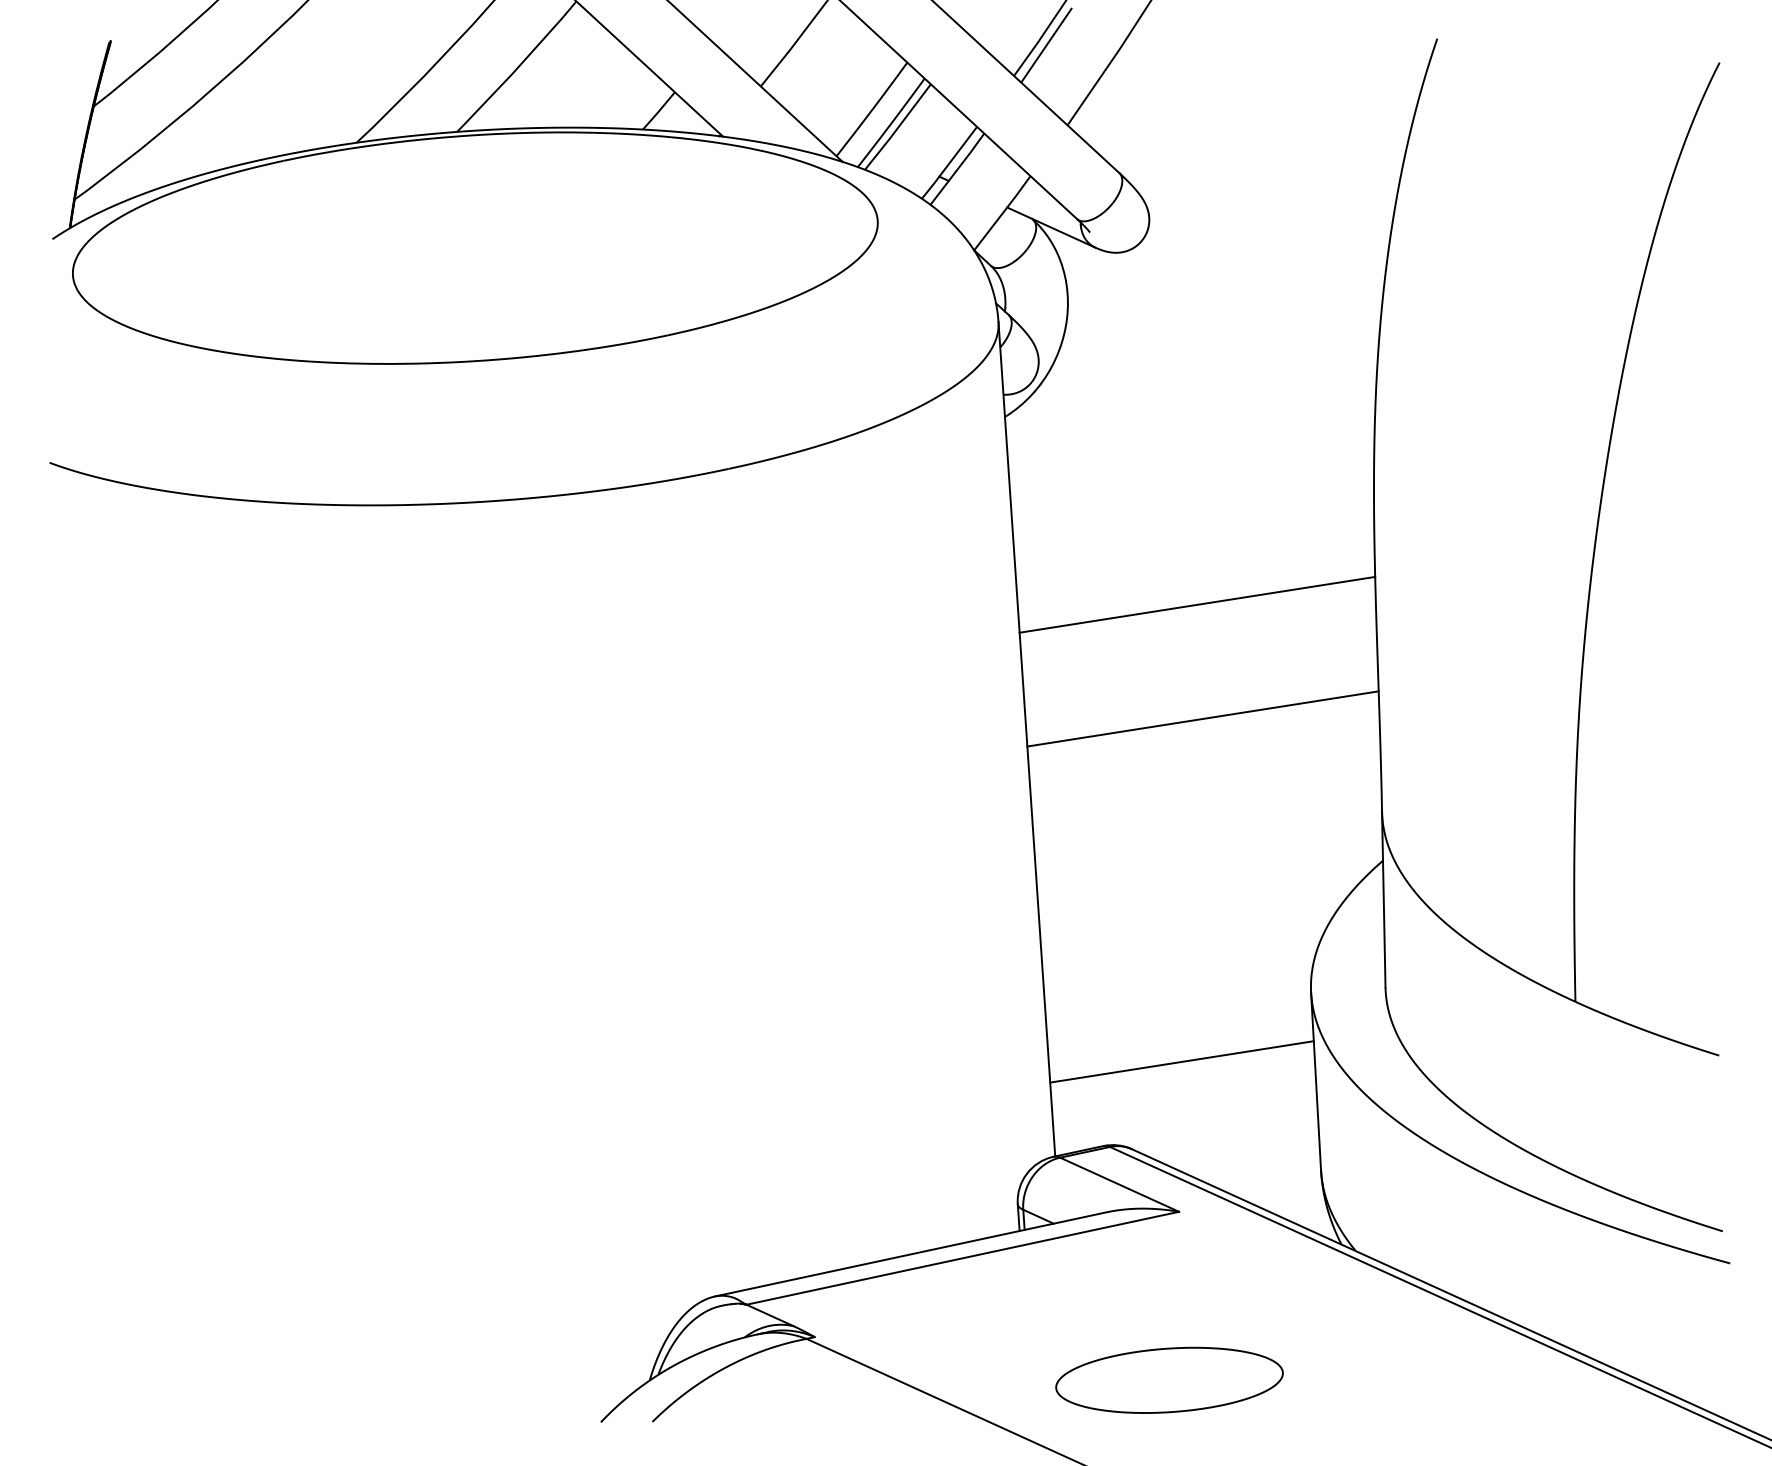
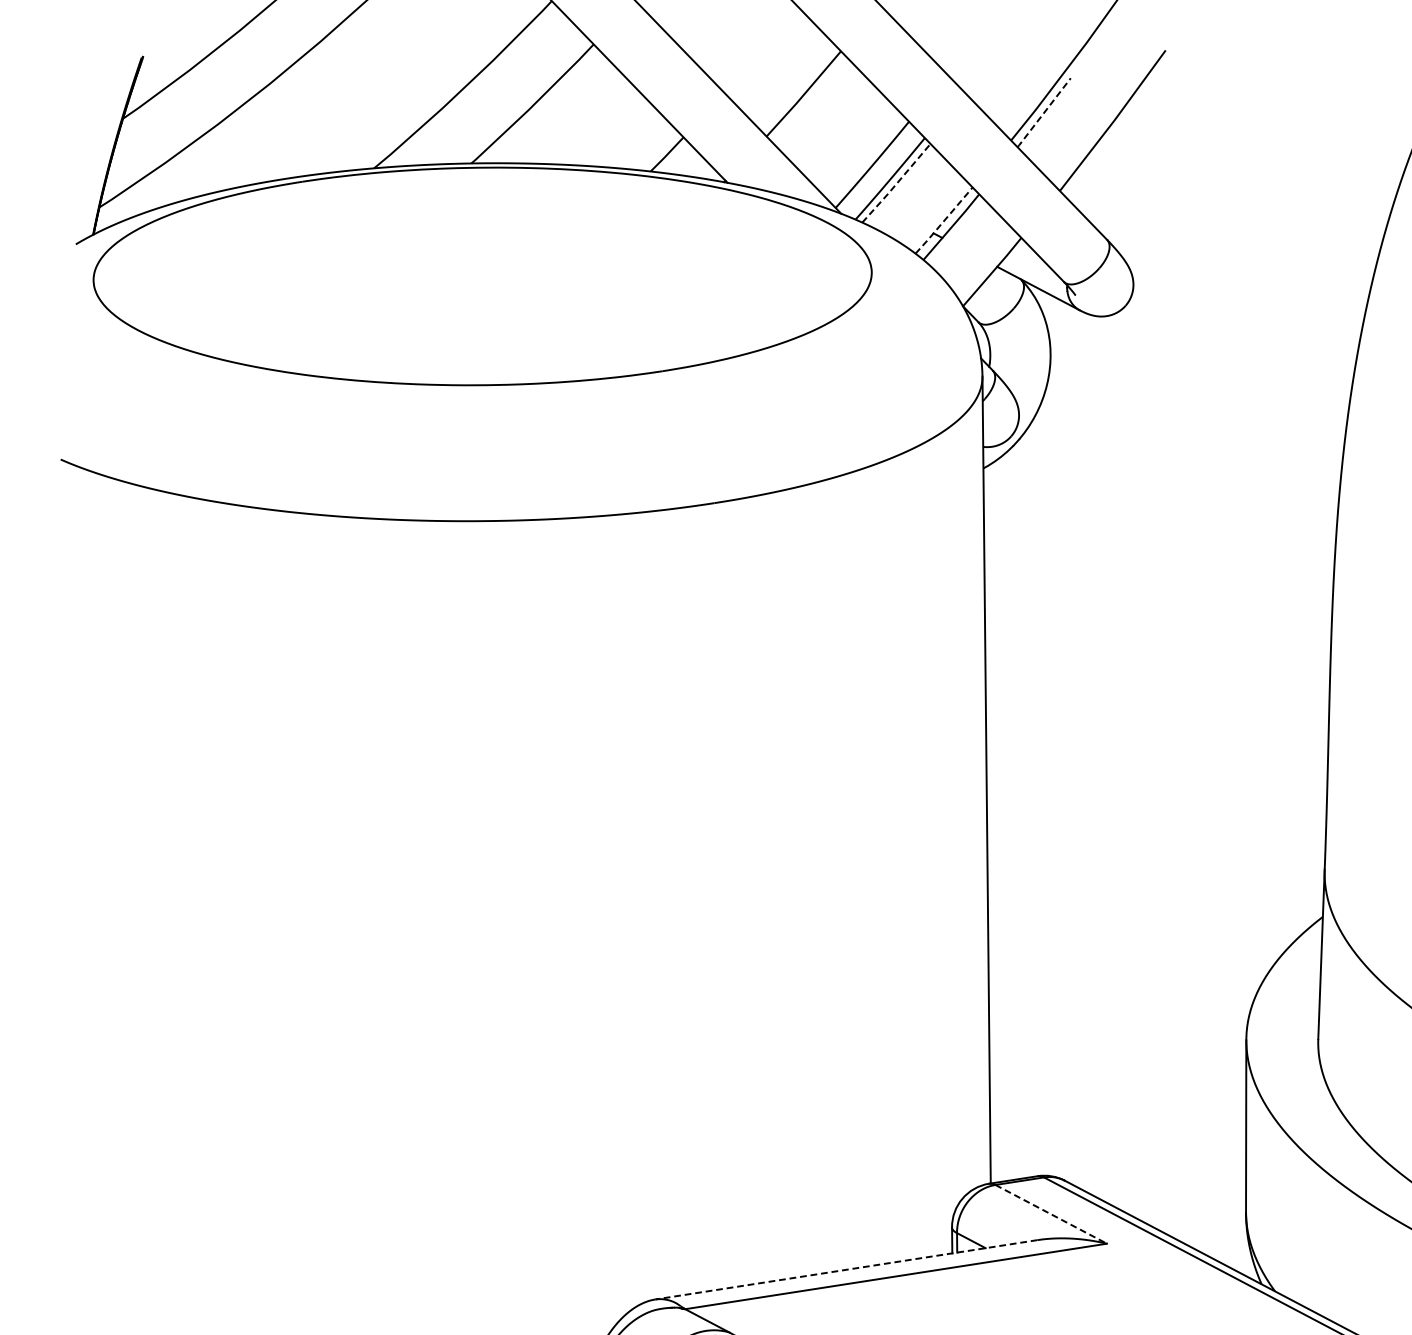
line: (1046, 45) -> (1044, 112), solid -> dashed
line: (897, 128) -> (895, 184), solid -> dashed
line: (949, 163) -> (944, 221), solid -> dashed
line: (1197, 604) -> (1158, 659), removed
line: (1202, 718) -> (1156, 769), removed
line: (1181, 1061) -> (1117, 1099), removed
line: (1120, 1184) -> (1052, 1214), solid -> dashed
line: (910, 1254) -> (845, 1269), solid -> dashed

